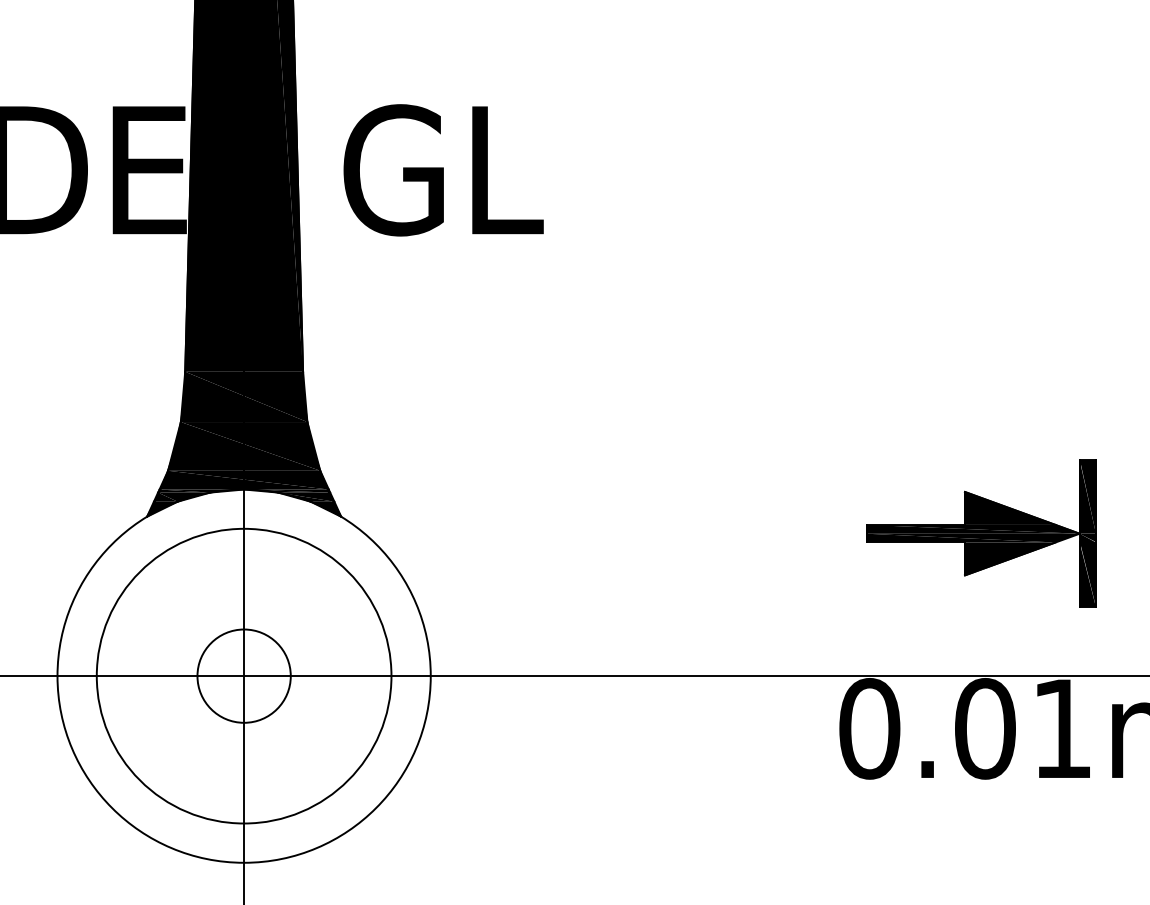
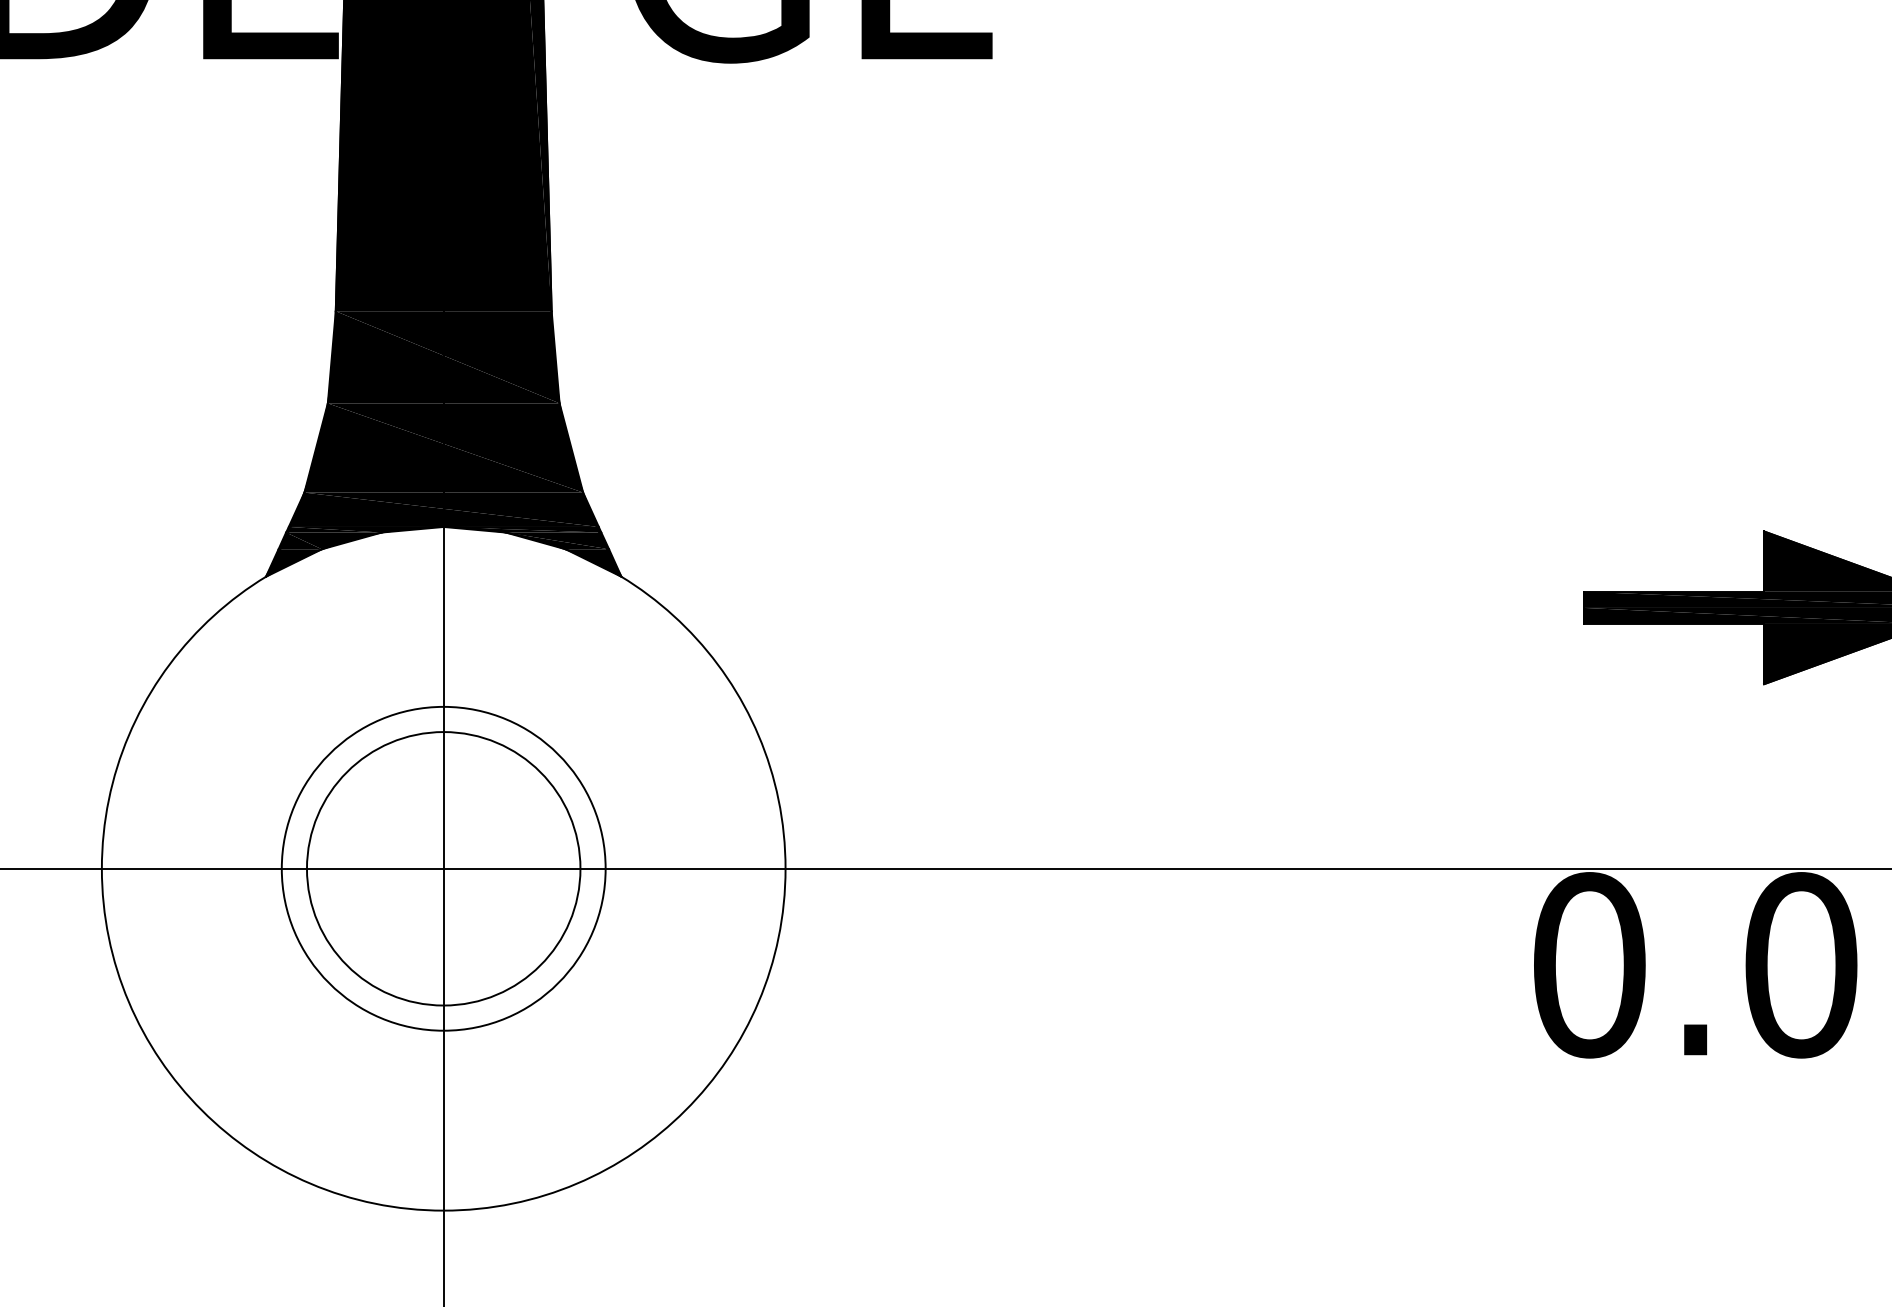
circle: (243, 675) -> (442, 867), size x0.6
circle: (243, 675) -> (442, 867), size x1.6

